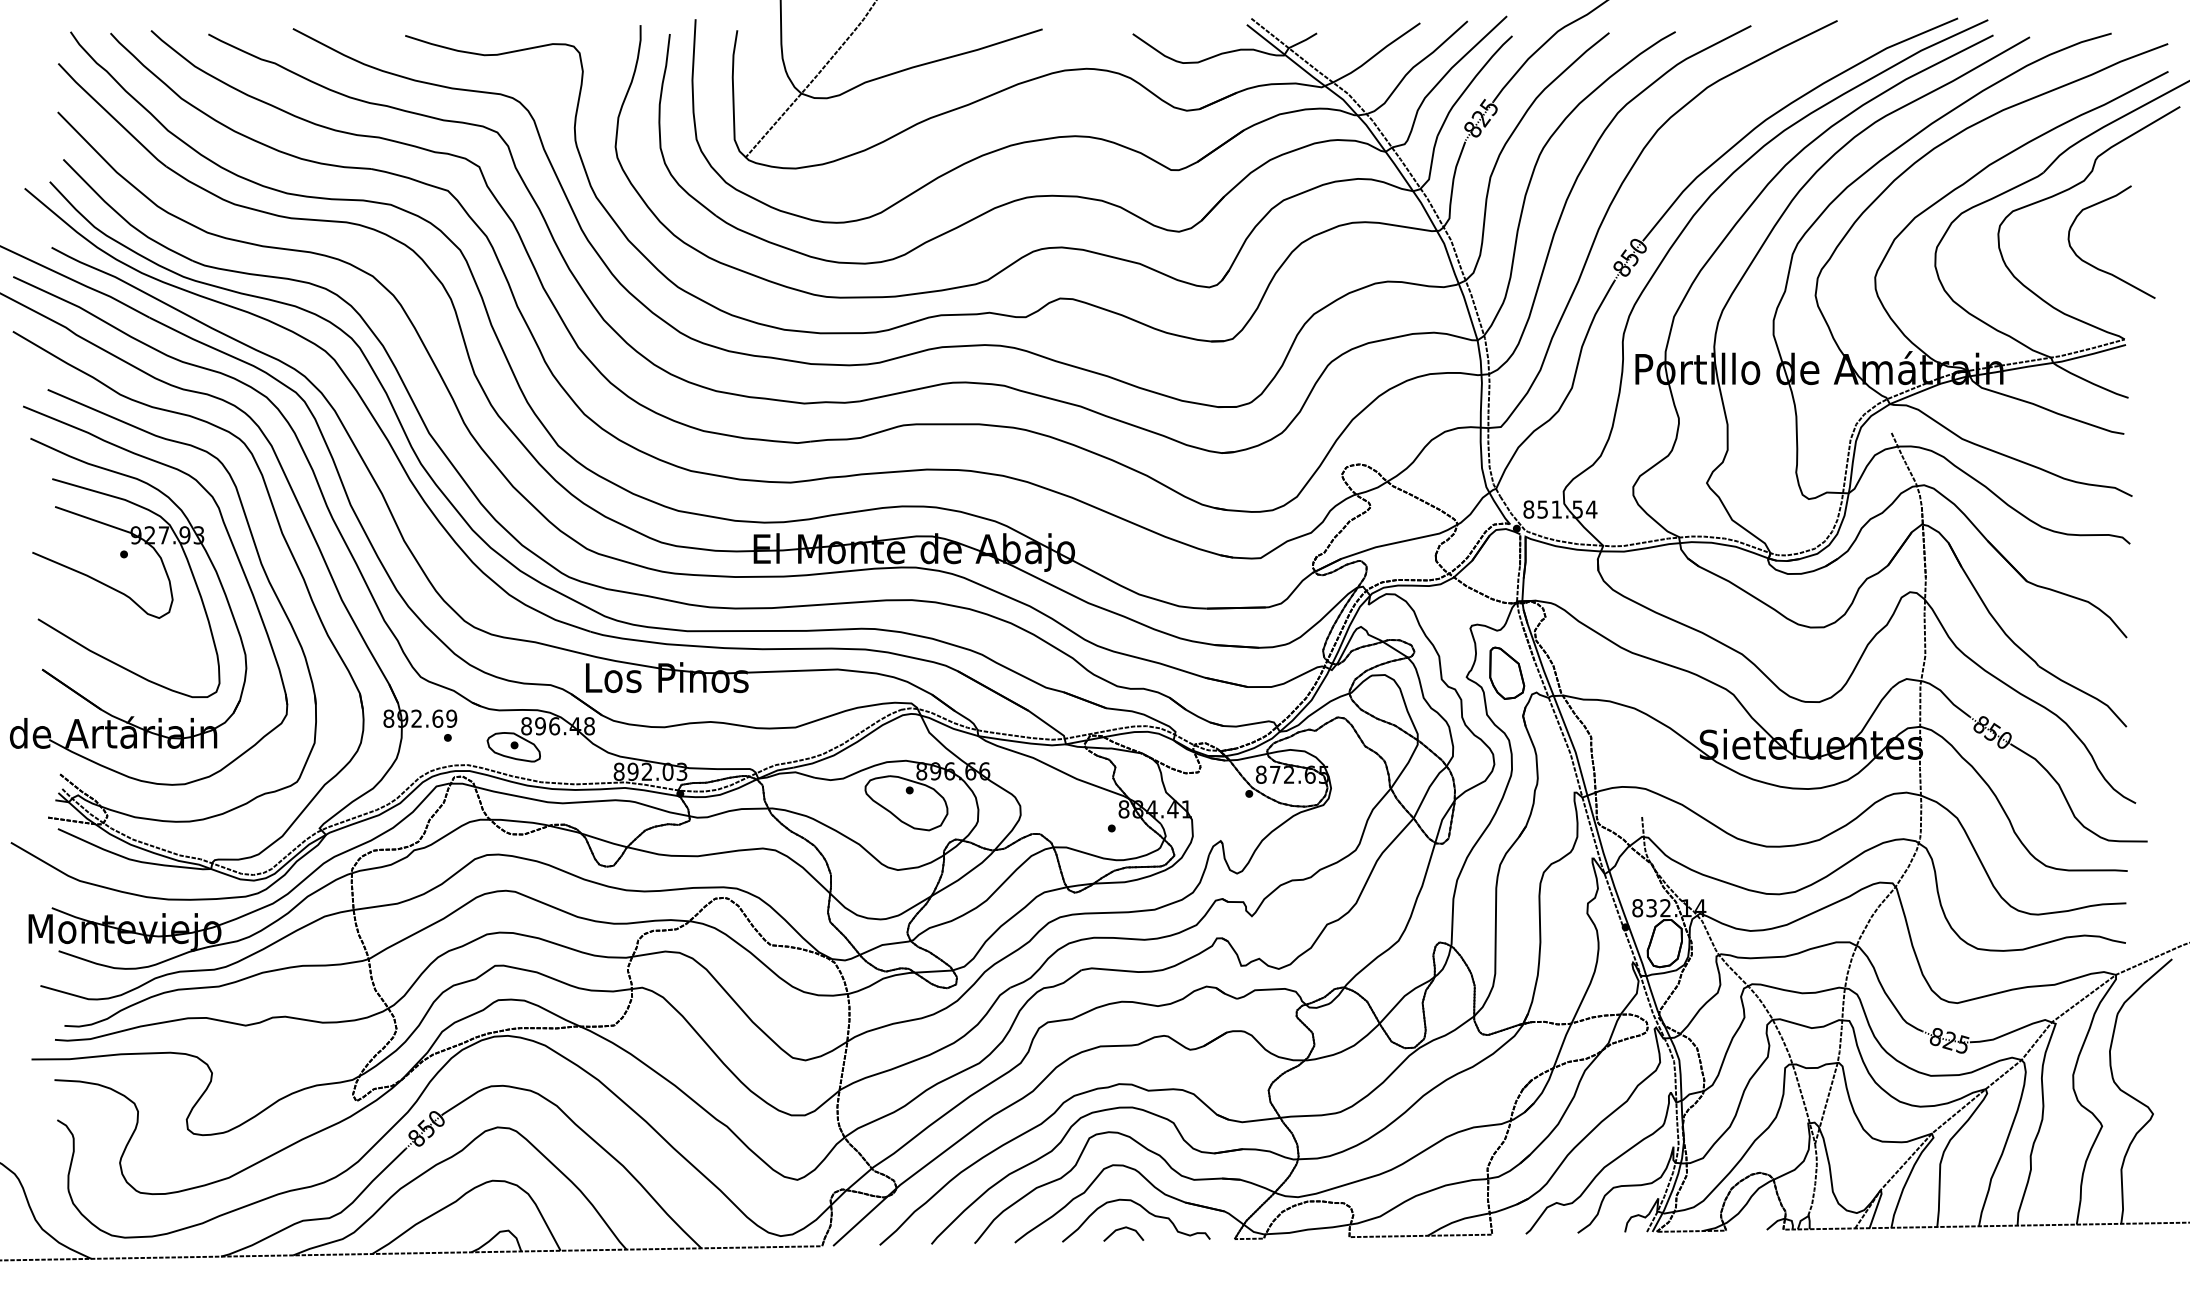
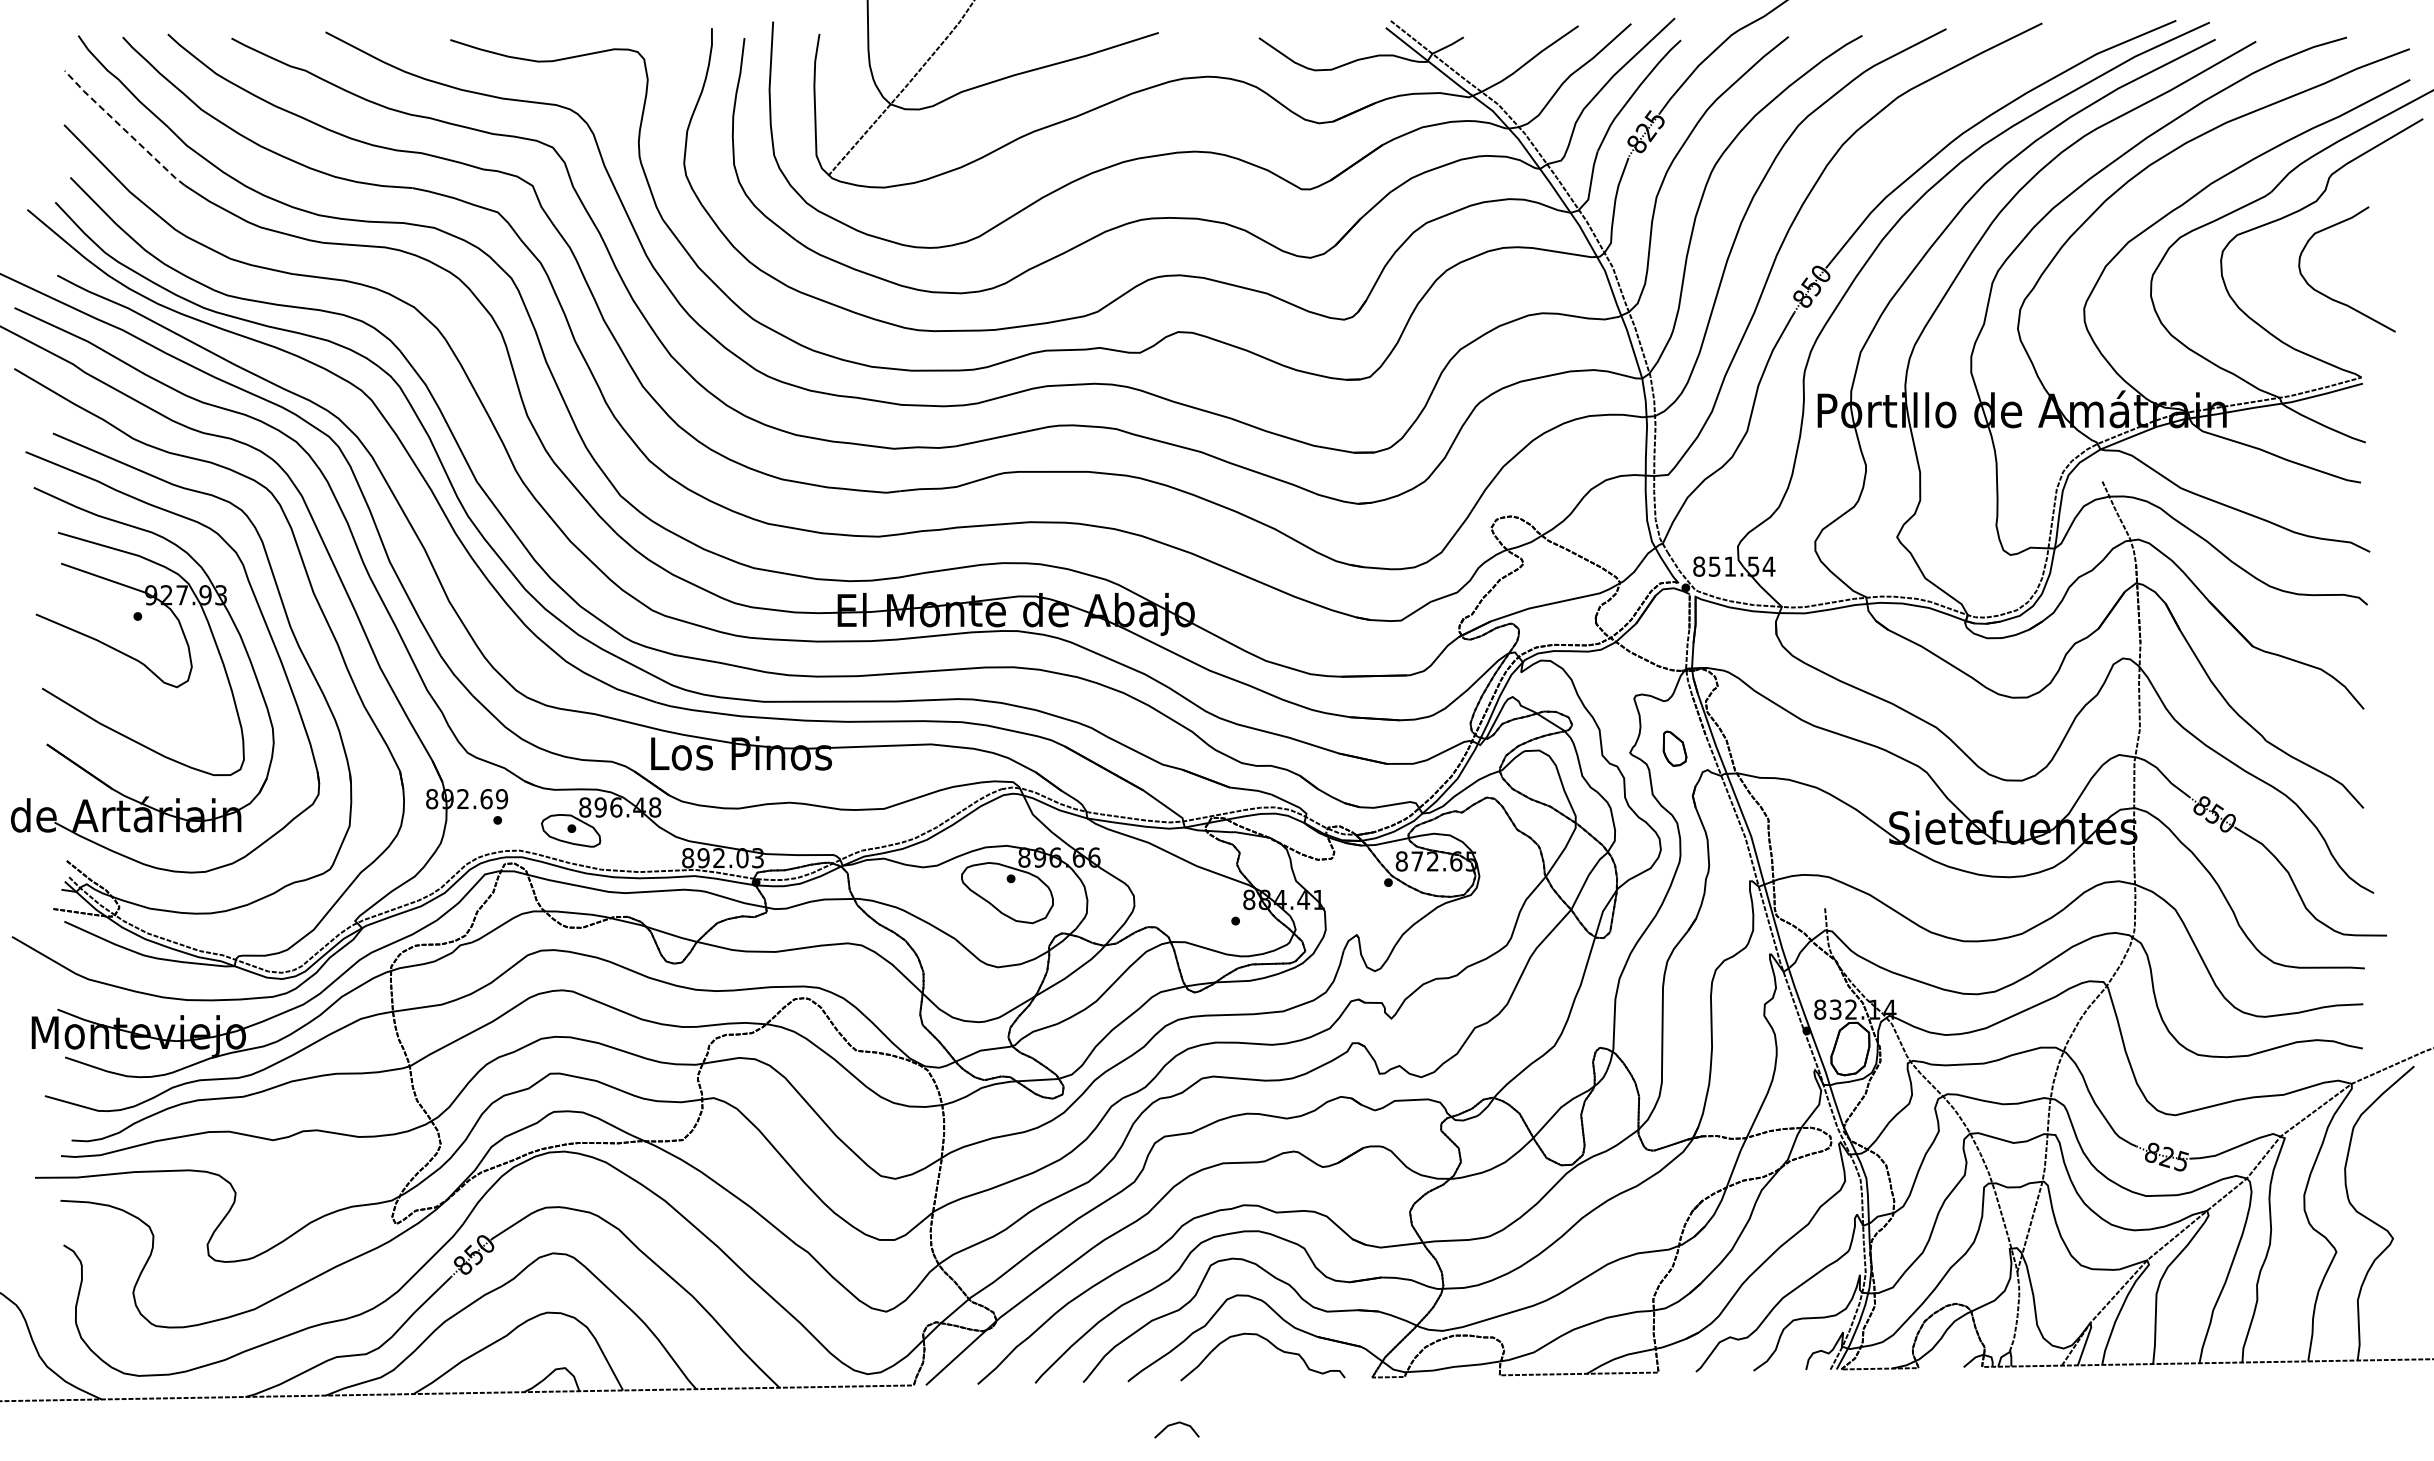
line: (111, 115) -> (123, 128), solid -> dashed
part: (1506, 673) -> (1674, 748), size x0.6
line: (1123, 1229) -> (1176, 1424), moved

